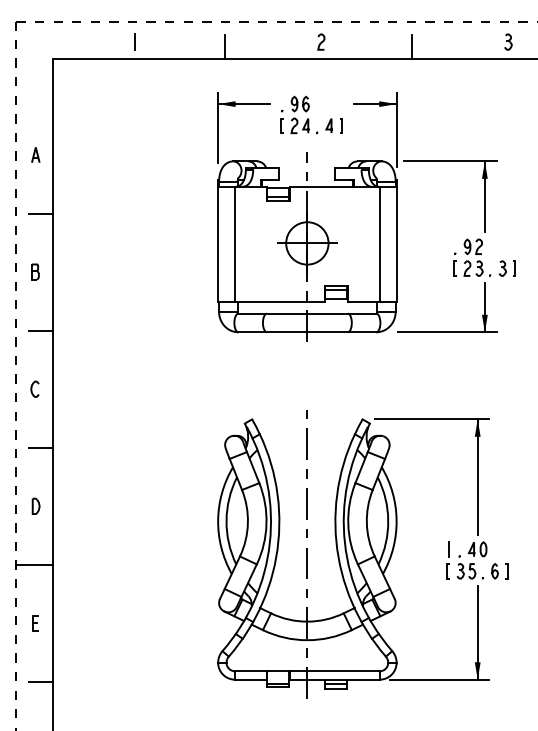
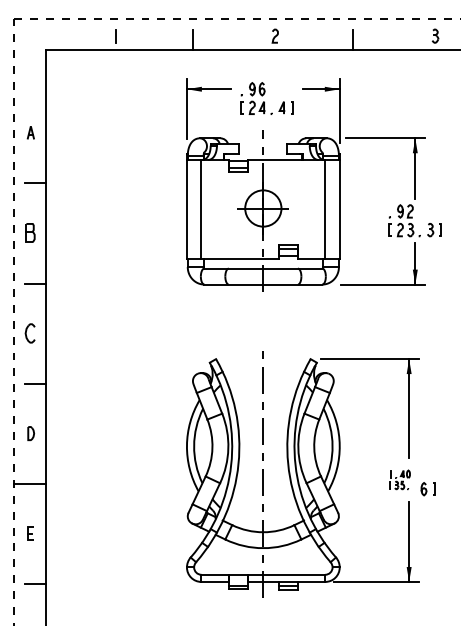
part: (35, 271) -> (30, 232), size x1.4
part: (34, 388) -> (29, 332), size x1.4
part: (466, 560) -> (399, 479), size x0.6

